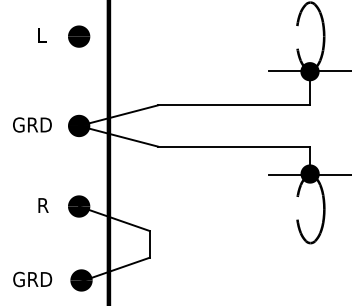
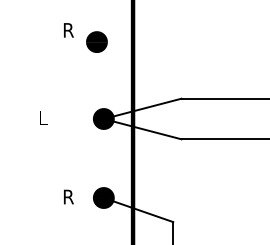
text: (43, 35) -> (68, 30), L -> R
part: (79, 36) -> (97, 41), moved
text: (32, 124) -> (58, 117), GRD -> L

